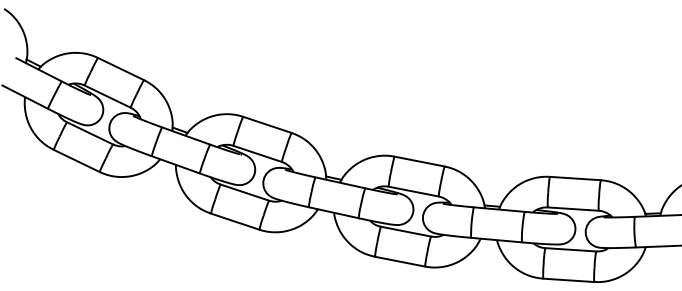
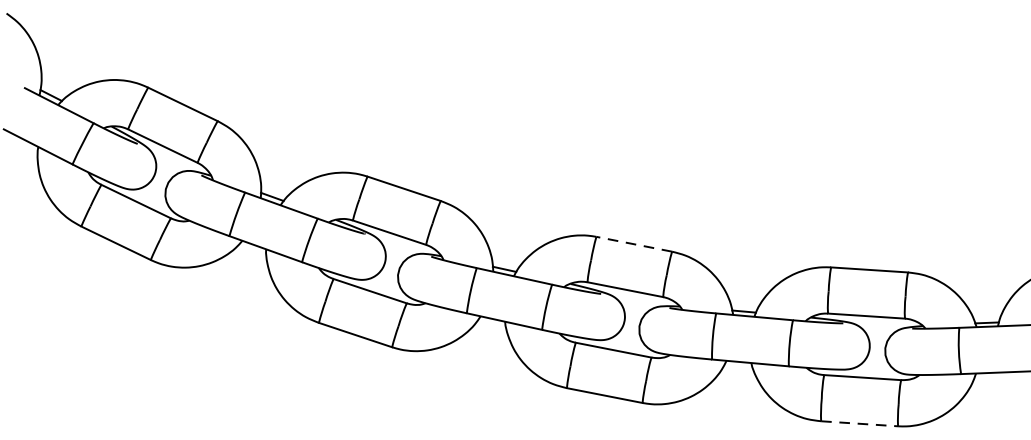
line: (419, 161) -> (634, 244), solid -> dashed
line: (568, 280) -> (859, 423), solid -> dashed

